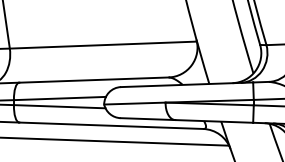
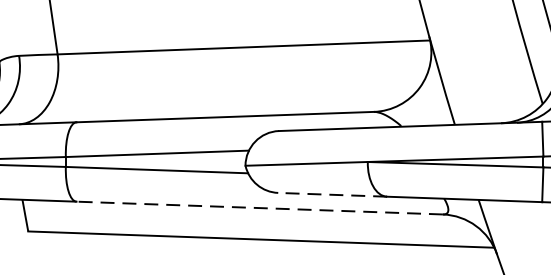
line: (147, 119) -> (331, 195), solid -> dashed
line: (110, 125) -> (258, 207), solid -> dashed

